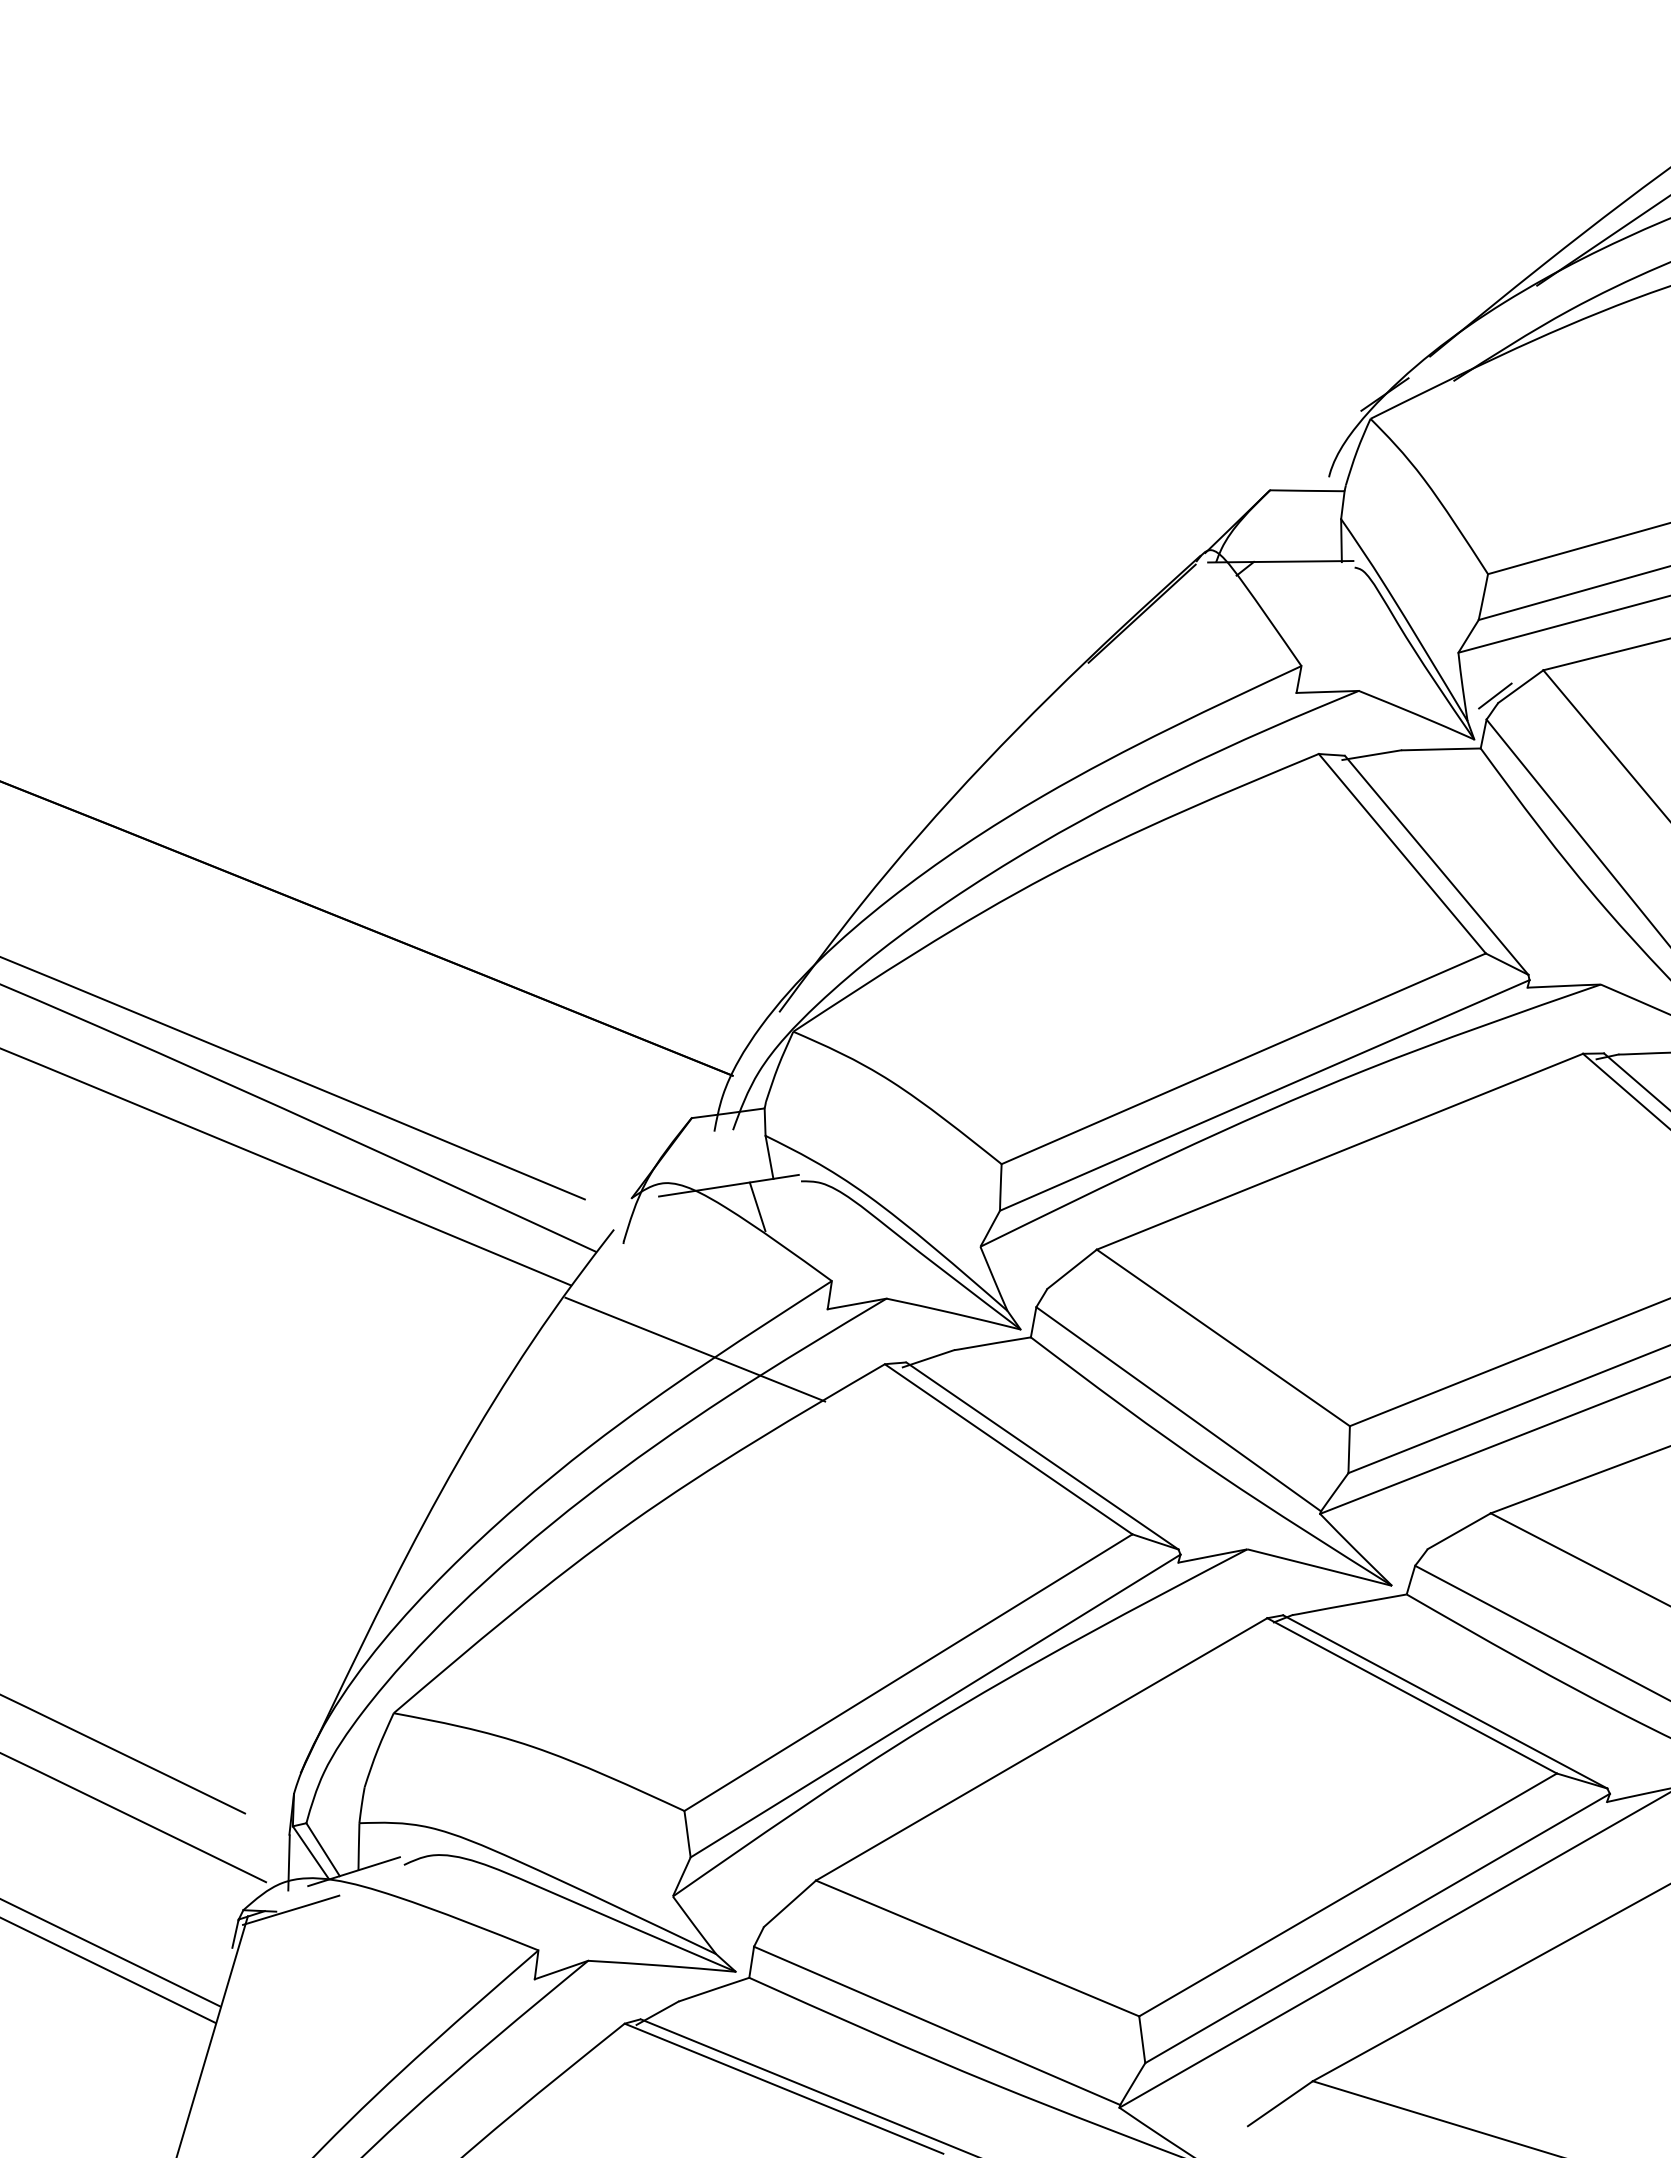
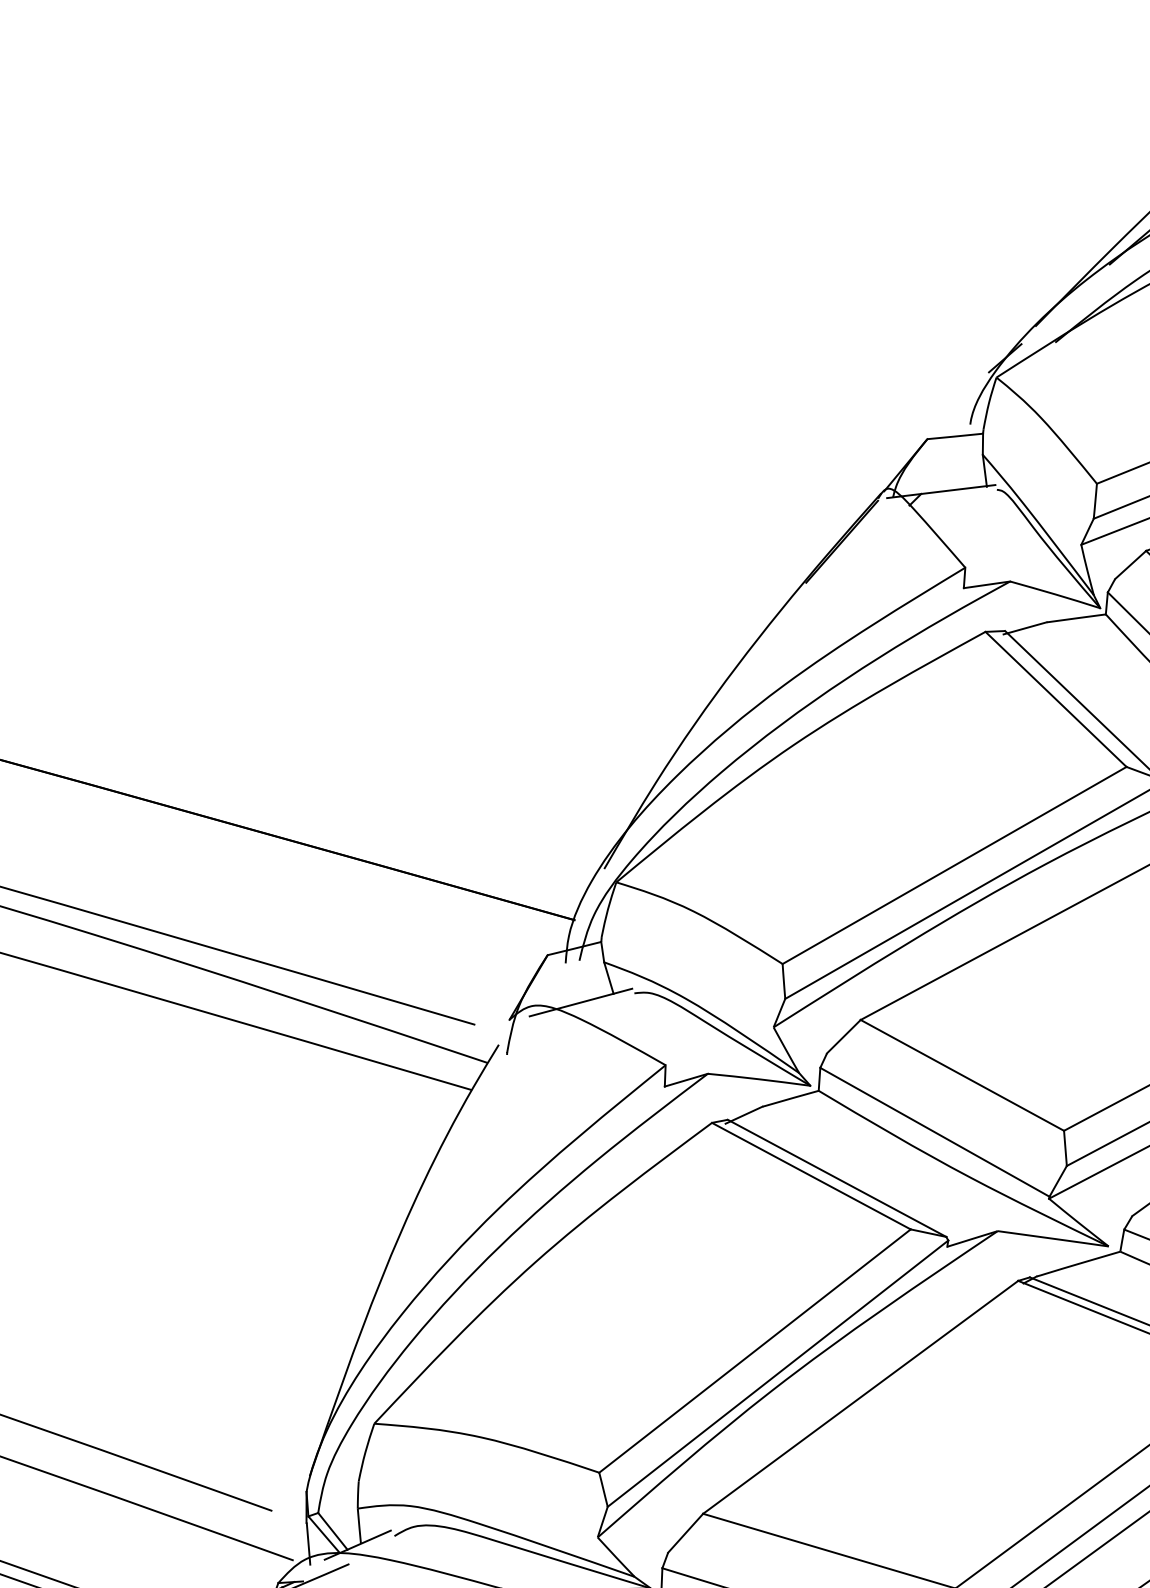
line: (1495, 695) -> (1112, 573), removed
line: (757, 1206) -> (603, 1015), removed
line: (695, 1349) -> (569, 1127), removed

